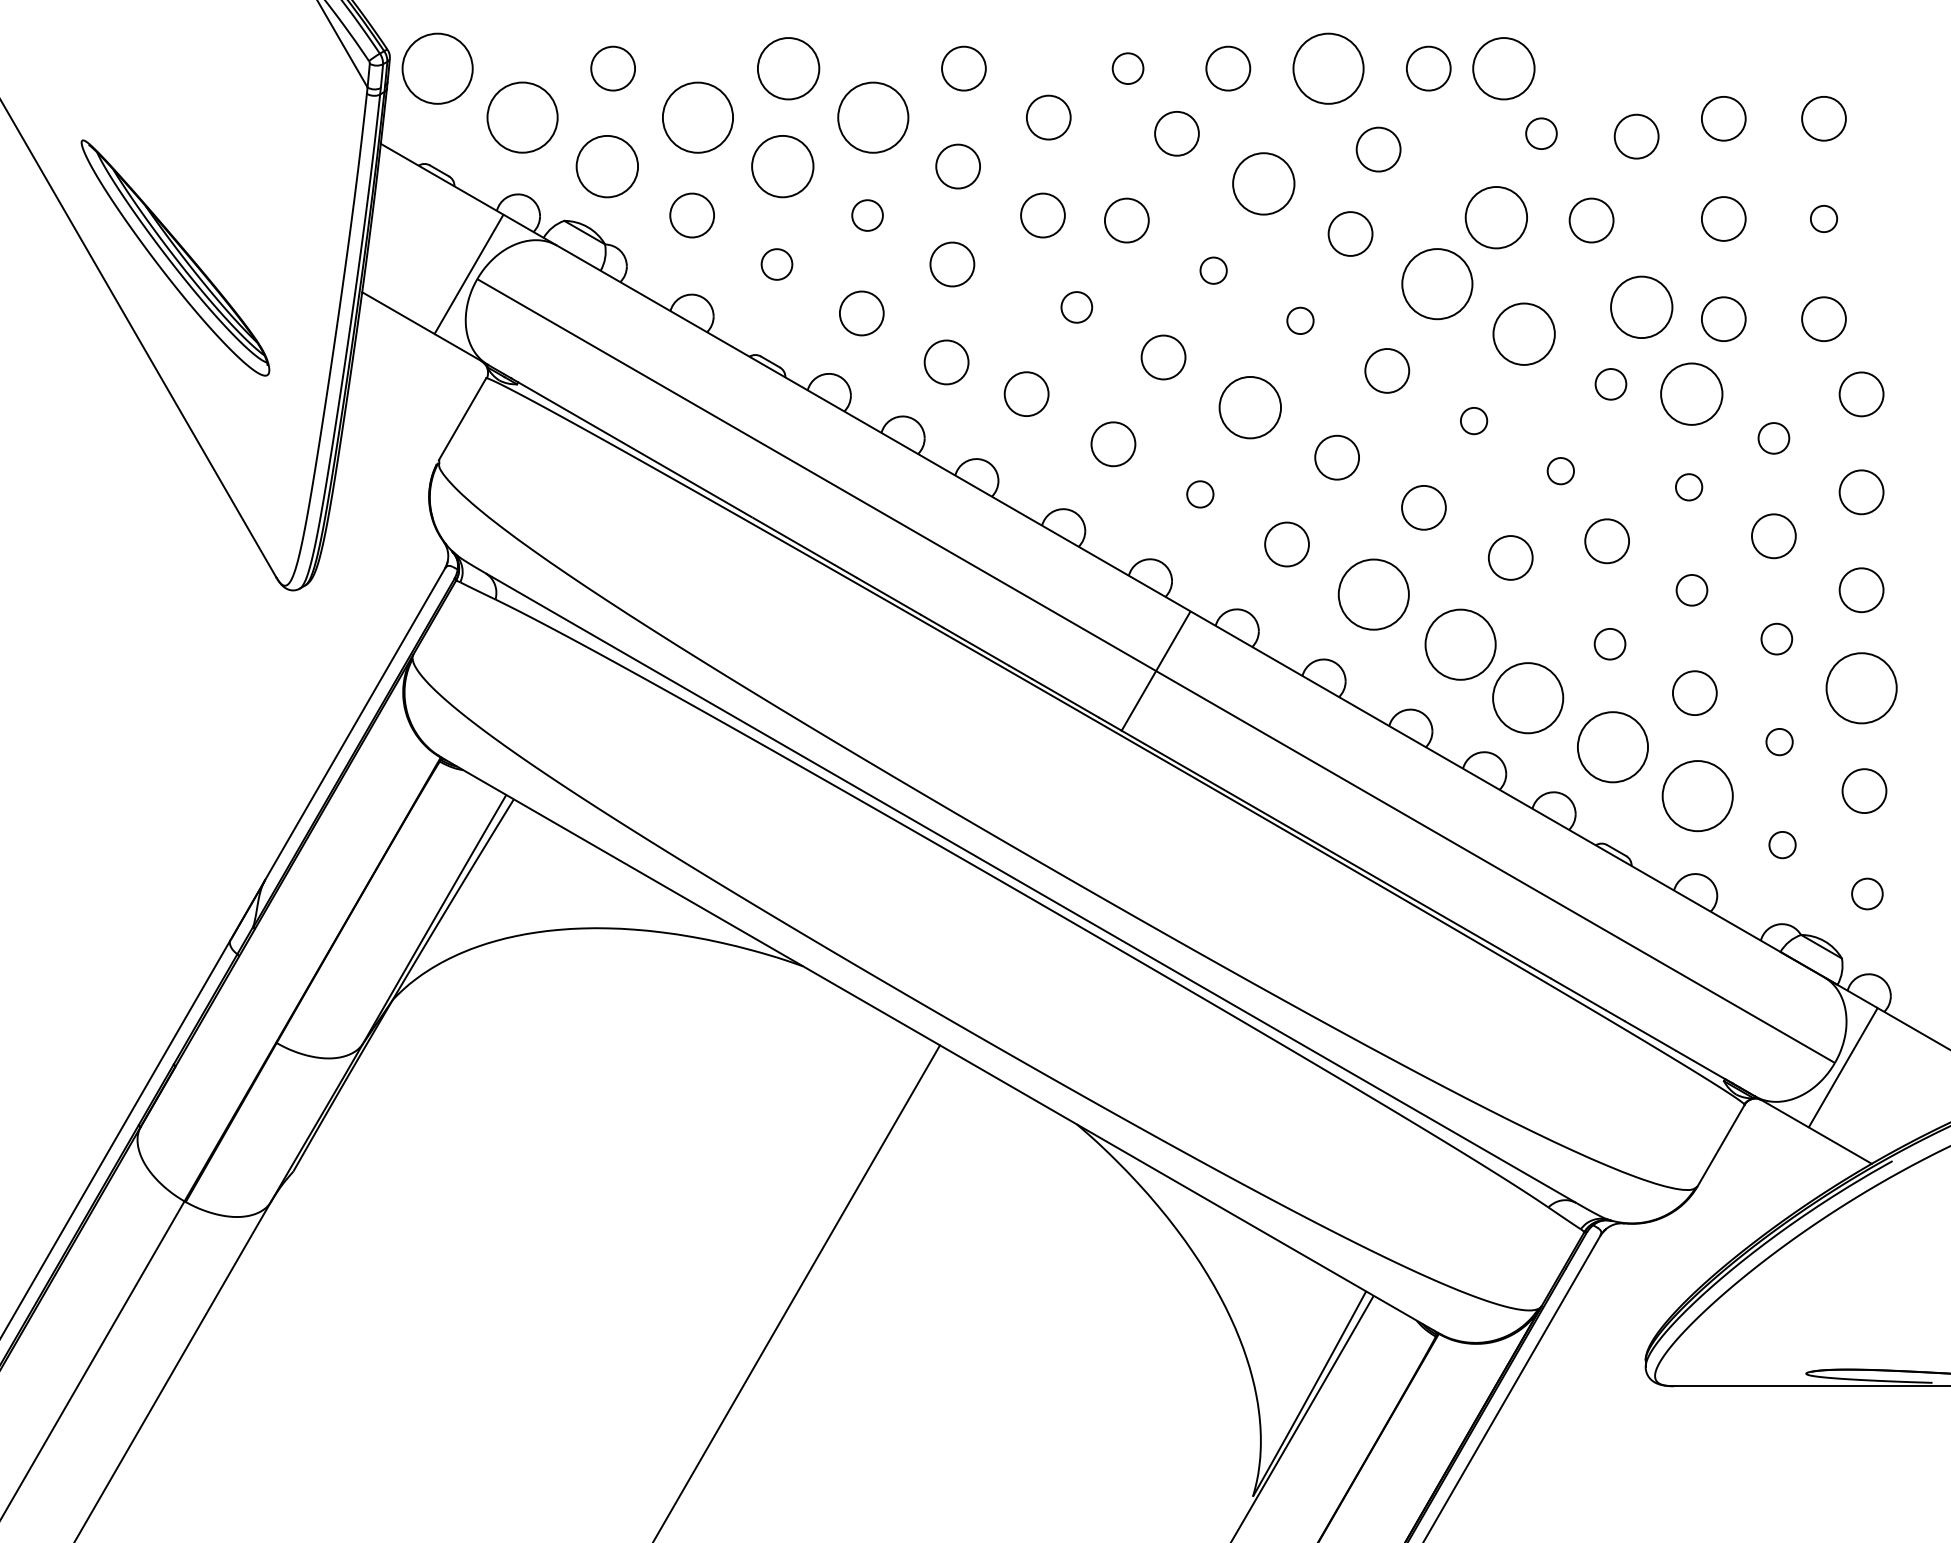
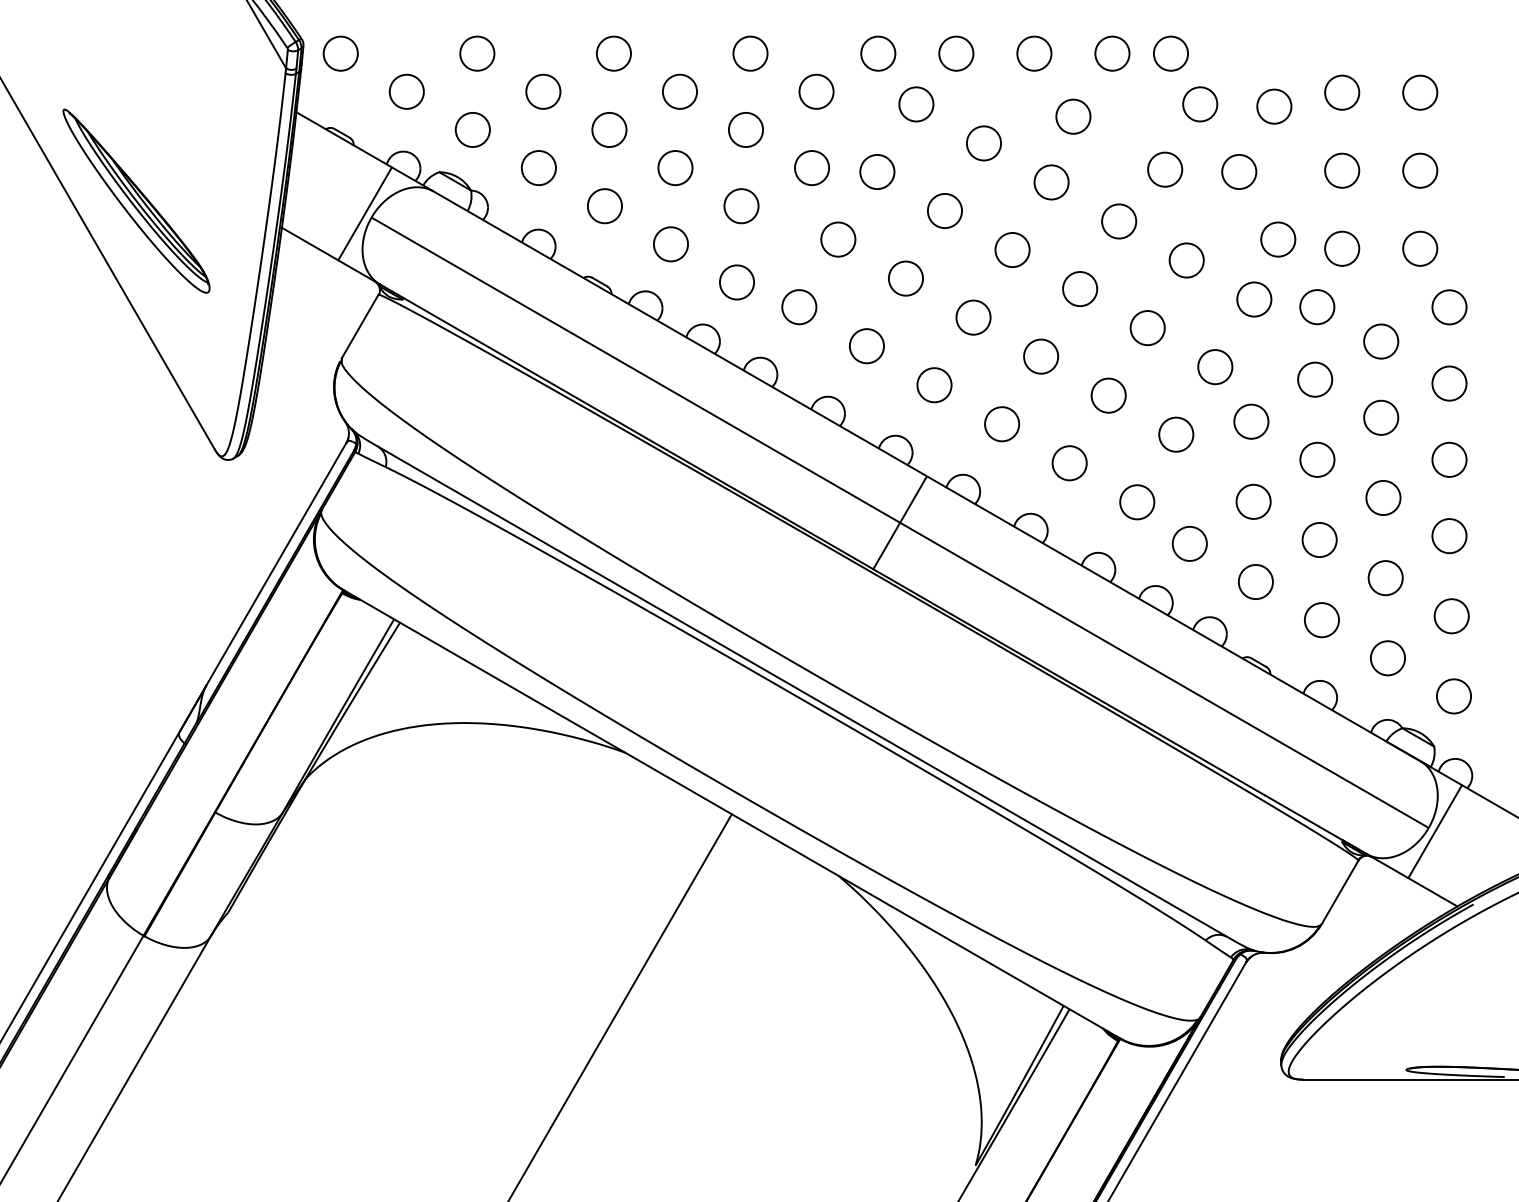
circle: (437, 68) -> (340, 53), size x0.62
circle: (788, 68) -> (613, 53), size x0.71
circle: (1128, 68) -> (878, 53), size x1.43
circle: (1328, 68) -> (1034, 53), size x0.62
circle: (1503, 68) -> (1170, 53), size x0.71
circle: (522, 117) -> (406, 91), size x0.62
circle: (697, 117) -> (543, 91), size x0.62
circle: (873, 117) -> (680, 91), size x0.62
circle: (1541, 133) -> (1200, 104), size x1.43
circle: (607, 166) -> (472, 129), size x0.71
circle: (782, 166) -> (609, 129), size x0.71
circle: (1263, 183) -> (983, 143), size x0.71
circle: (867, 215) -> (675, 168), size x1.43
circle: (1496, 217) -> (1165, 169), size x0.71
circle: (1823, 218) -> (1419, 170), size x1.67
circle: (776, 264) -> (604, 206), size x1.43
circle: (1213, 270) -> (944, 210), size x1.67
circle: (1437, 284) -> (1119, 221), size x0.62
circle: (1076, 307) -> (838, 239), size x1.43
circle: (1641, 307) -> (1278, 239), size x0.71
circle: (1300, 320) -> (1012, 249), size x1.67
circle: (1524, 334) -> (1187, 260), size x0.71
circle: (1610, 384) -> (1253, 299), size x1.43
circle: (1691, 393) -> (1317, 306), size x0.71
circle: (1250, 407) -> (973, 317), size x0.71
circle: (1473, 420) -> (1147, 327), size x1.67
circle: (1773, 438) -> (1380, 341), size x1.43
circle: (1560, 471) -> (1215, 367), size x1.67
circle: (1689, 487) -> (1315, 379), size x1.67
circle: (1200, 494) -> (934, 385), size x1.67
circle: (1691, 590) -> (1317, 460), size x1.43
circle: (1373, 594) -> (1069, 463), size x0.62
circle: (1776, 638) -> (1383, 497), size x1.43
circle: (1460, 644) -> (1137, 502), size x0.62
circle: (1609, 644) -> (1253, 502), size x1.43
circle: (1861, 687) -> (1449, 535), size x0.62
circle: (1528, 698) -> (1190, 544), size x0.62
circle: (1779, 741) -> (1385, 577), size x1.67
circle: (1612, 746) -> (1255, 581), size x0.62
circle: (1697, 796) -> (1321, 620), size x0.62
circle: (1782, 845) -> (1387, 658), size x1.67
circle: (1867, 893) -> (1454, 696), size x1.43

